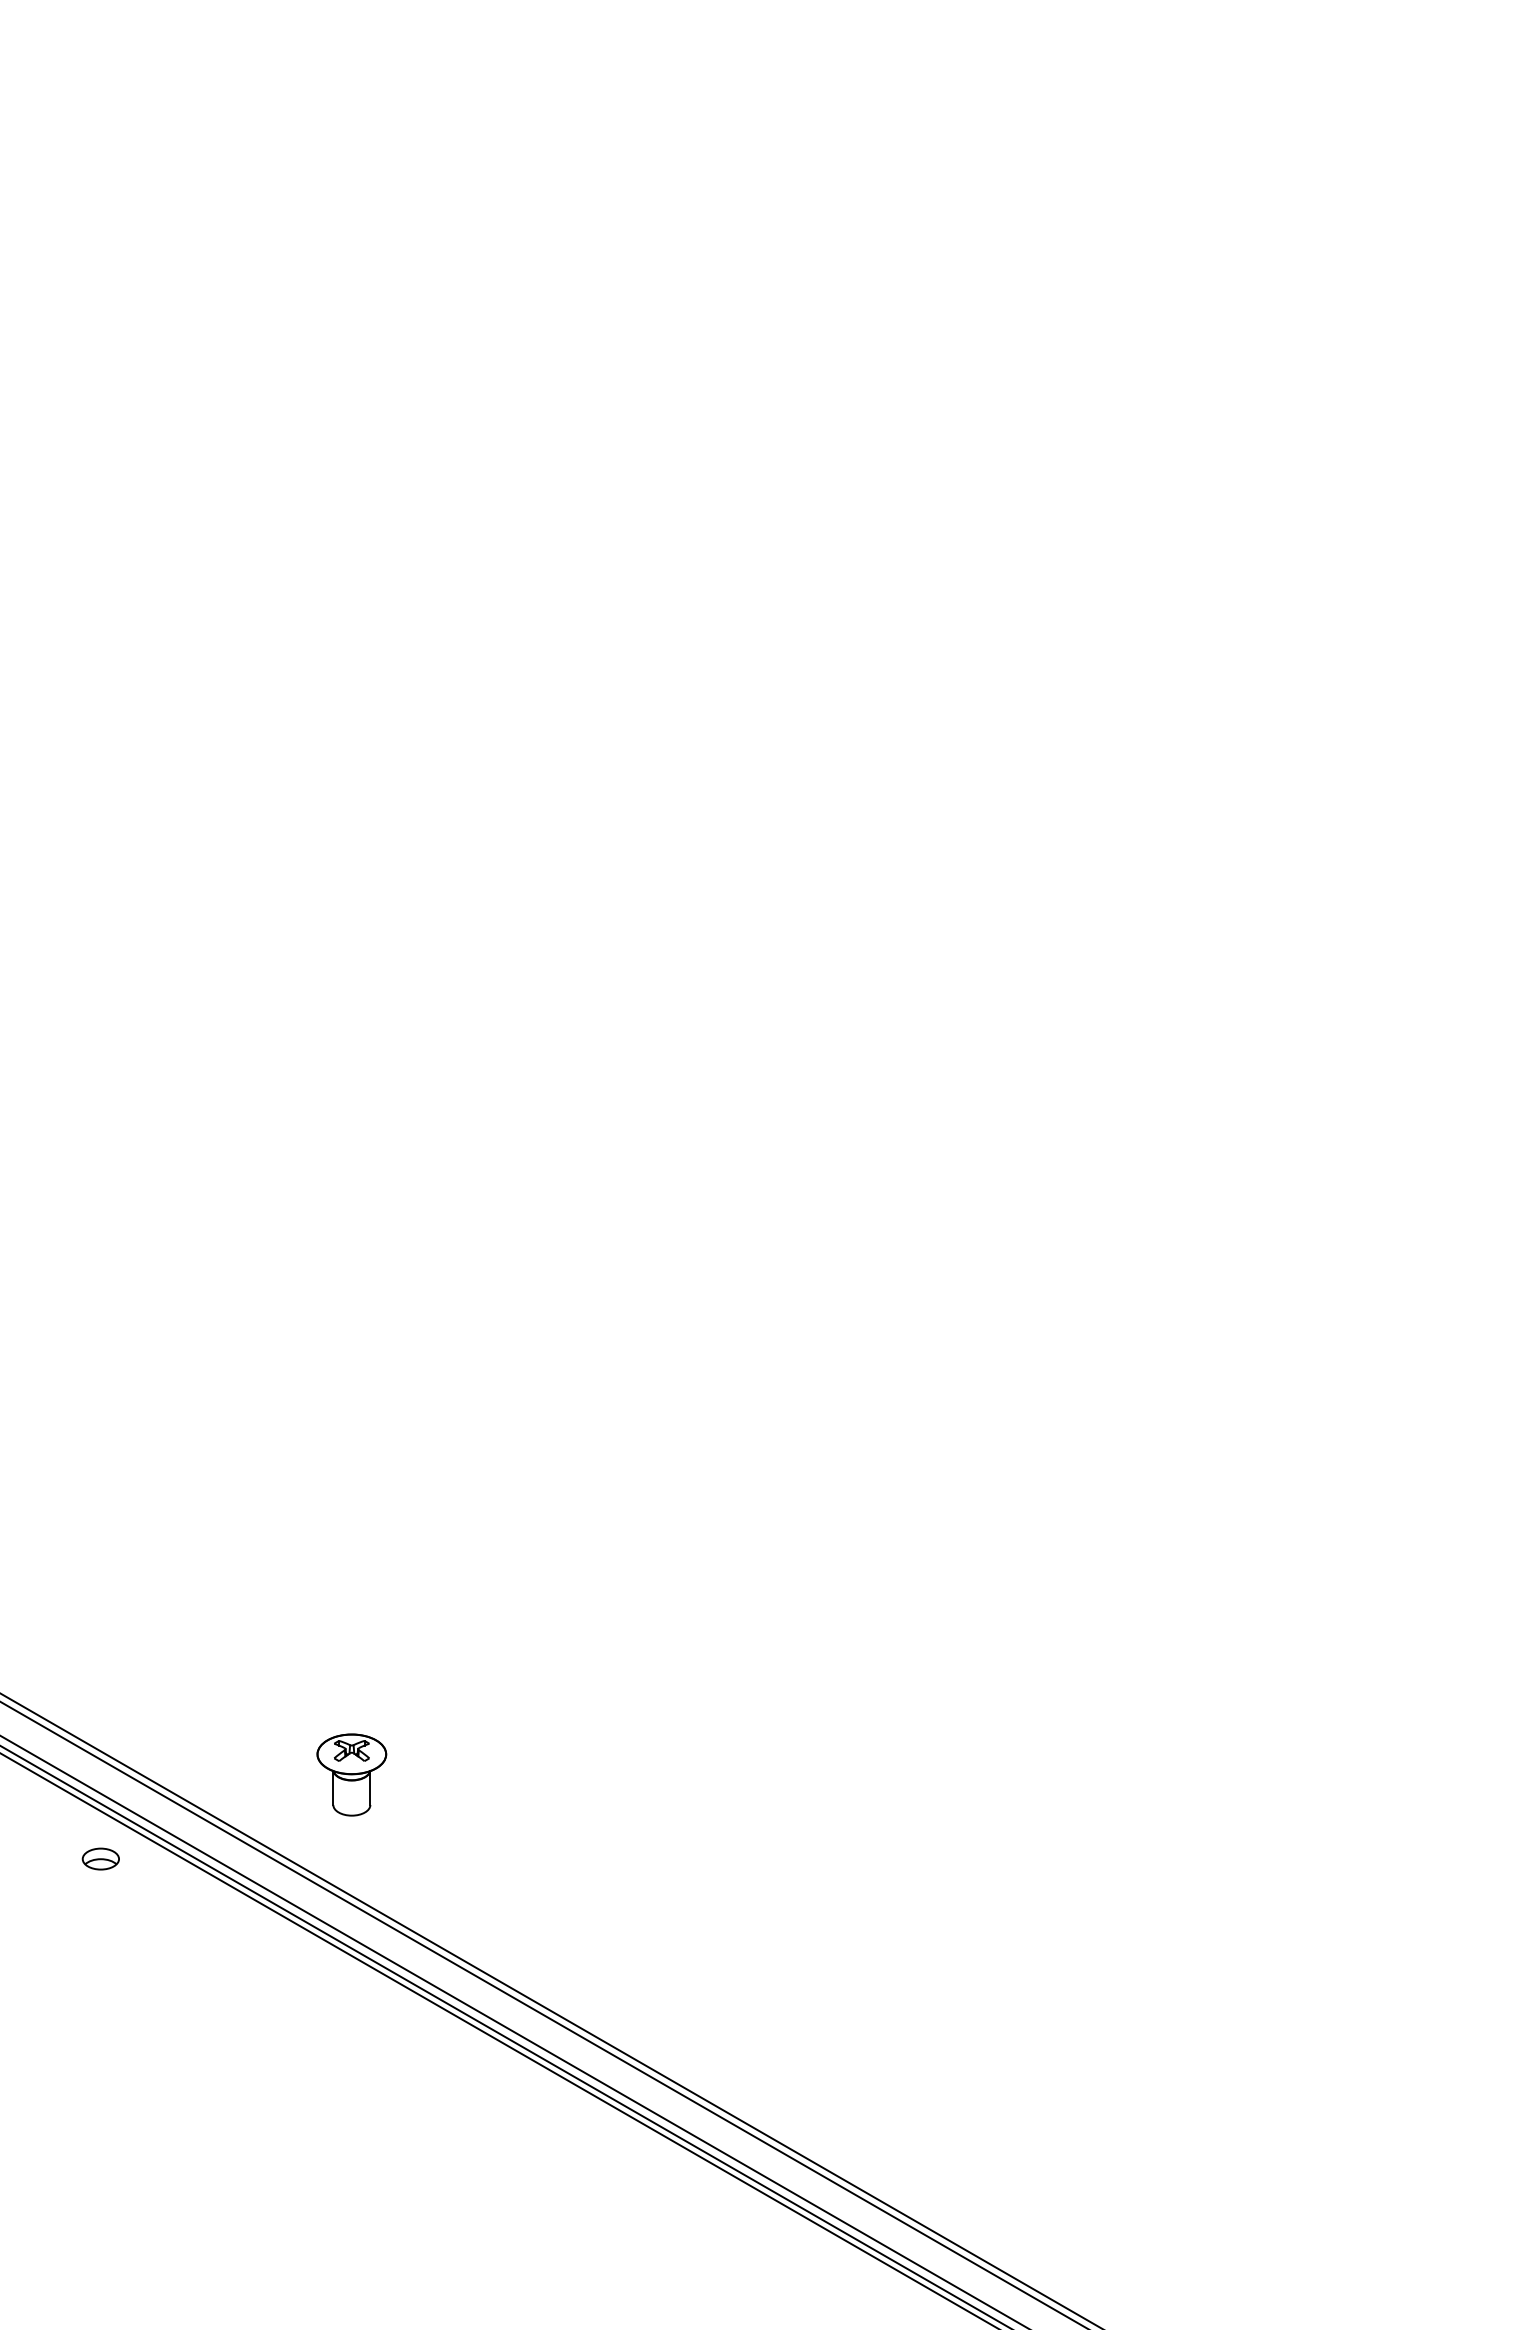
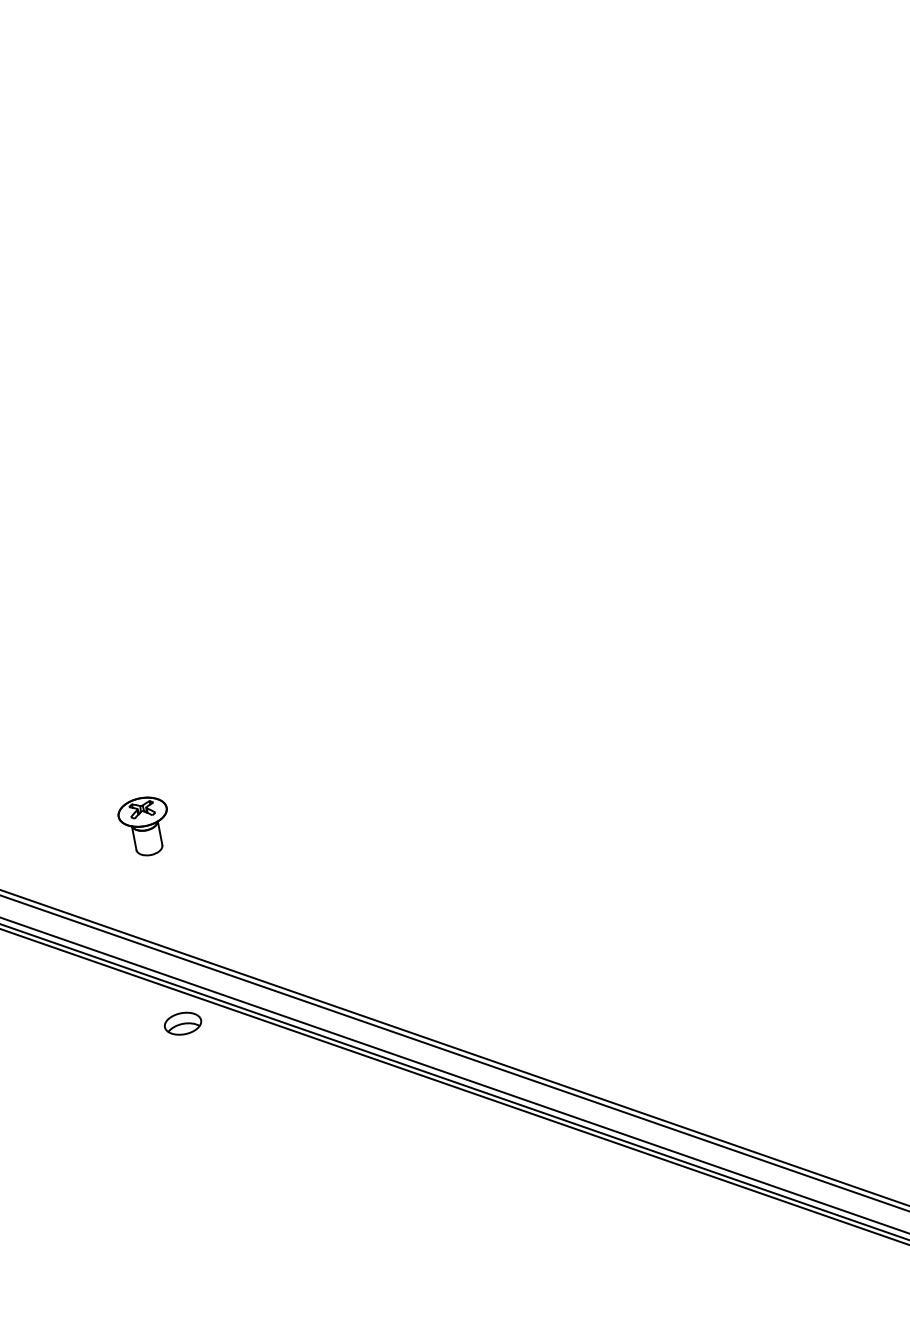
part: (351, 1774) -> (145, 826), moved
part: (100, 1858) -> (182, 1023), size x1.43

